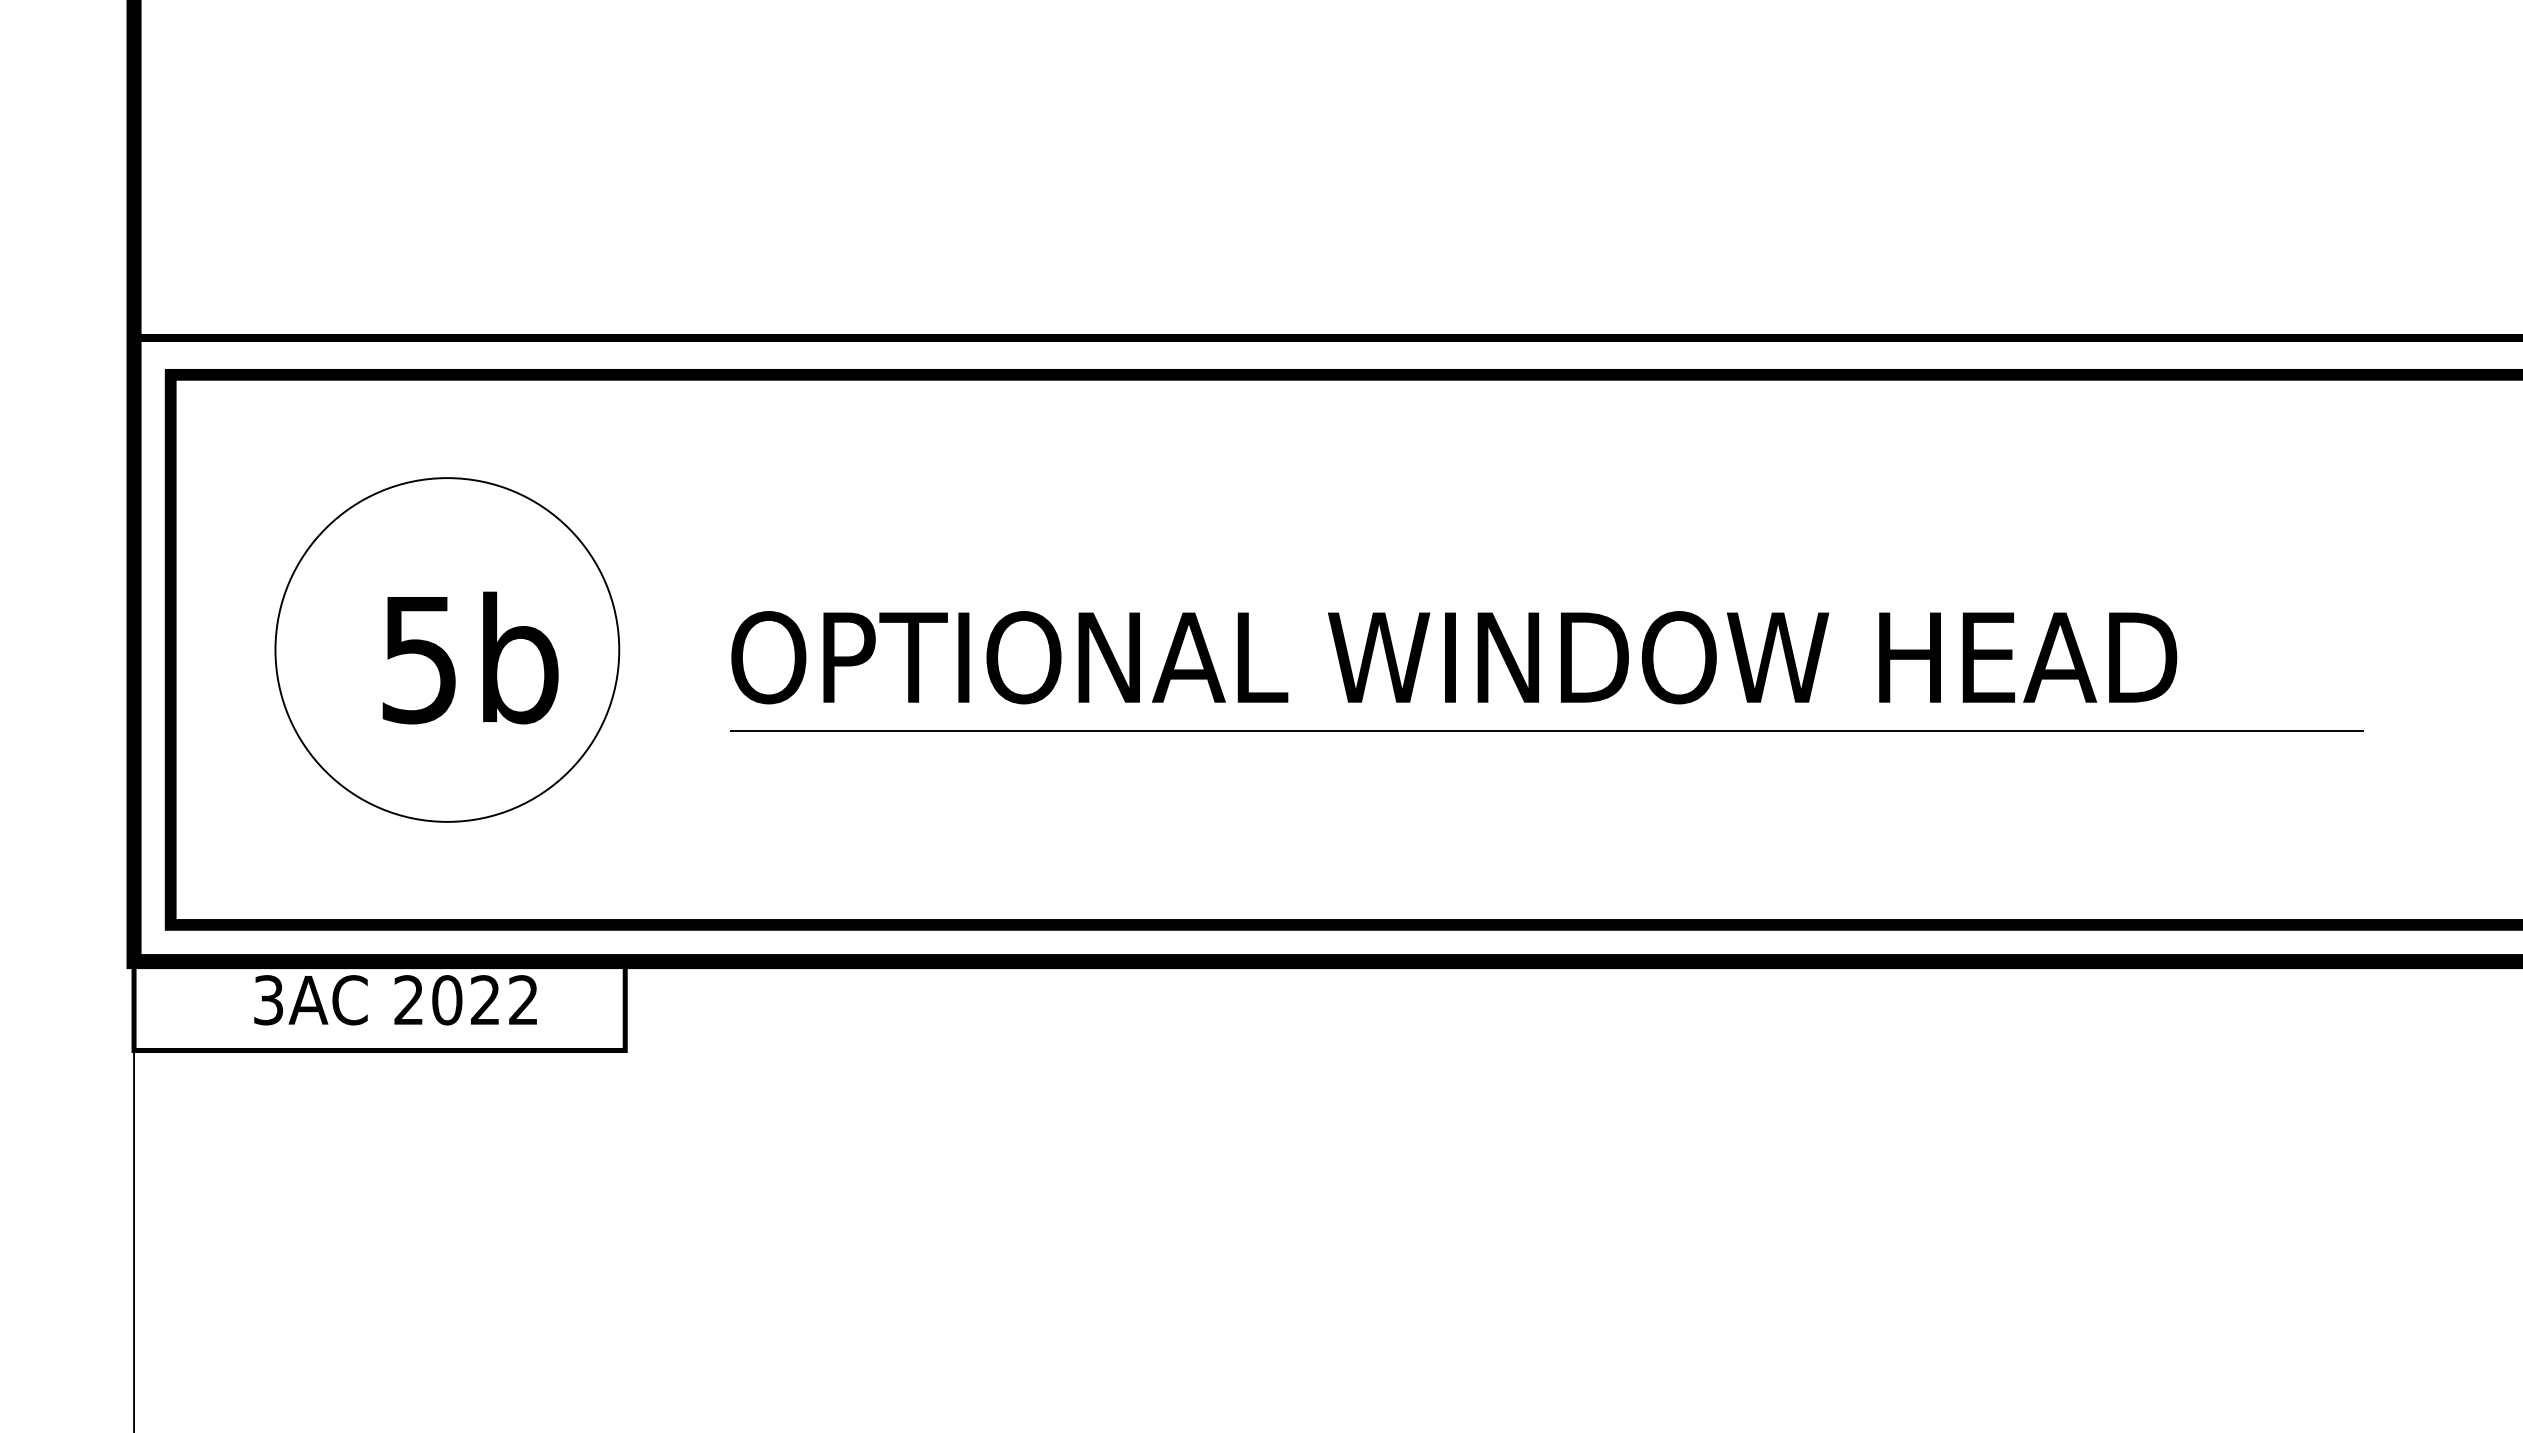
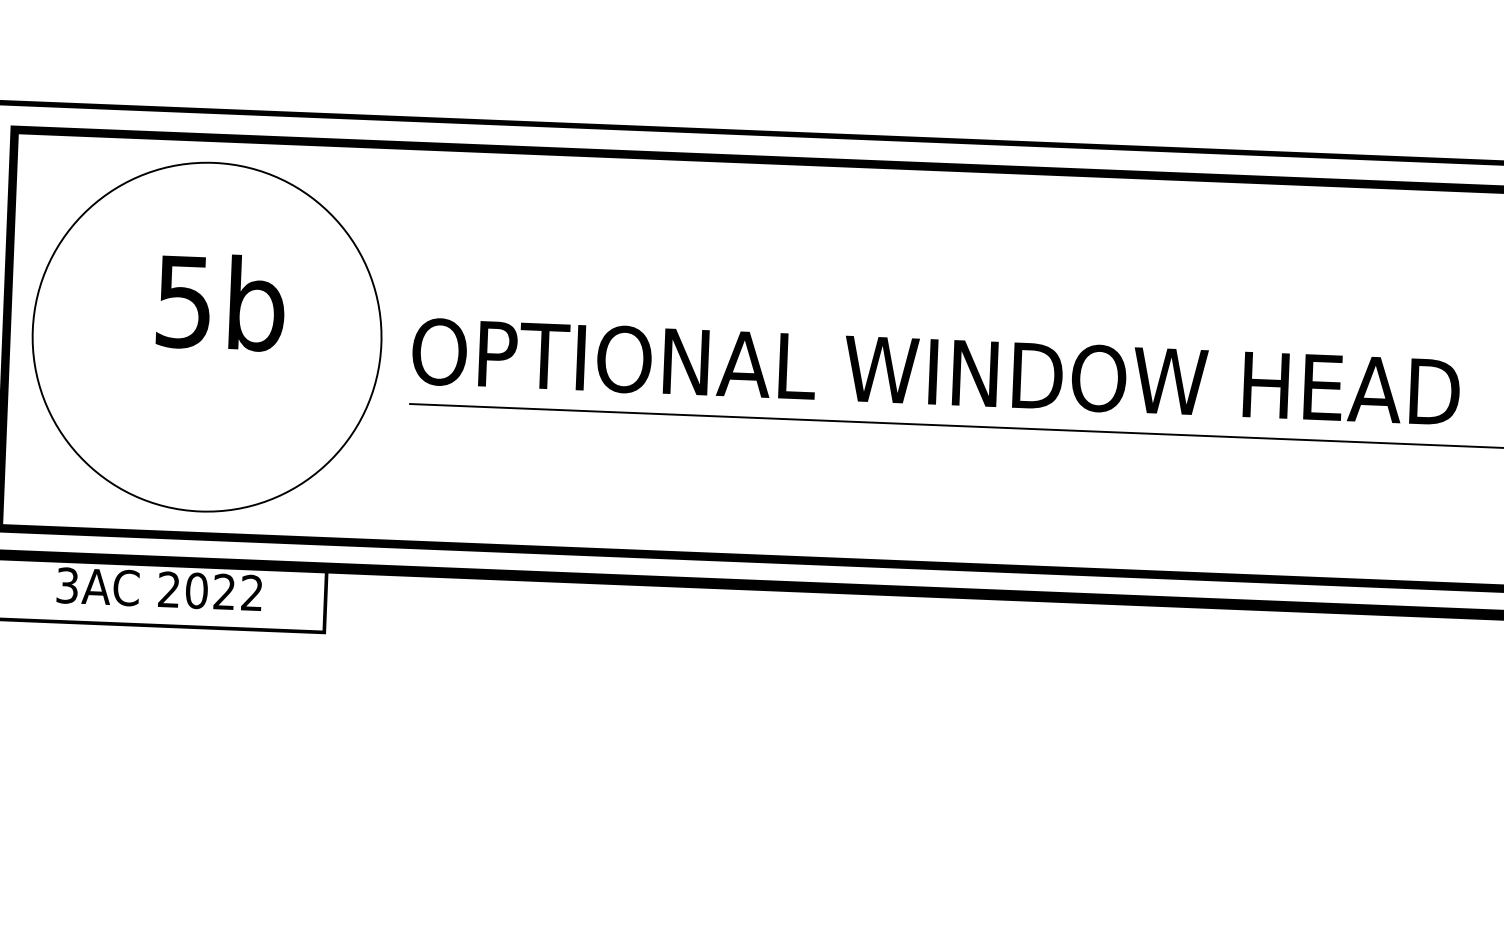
circle: (447, 649) -> (207, 336), size x1.4
text: (470, 657) -> (220, 301), moved

